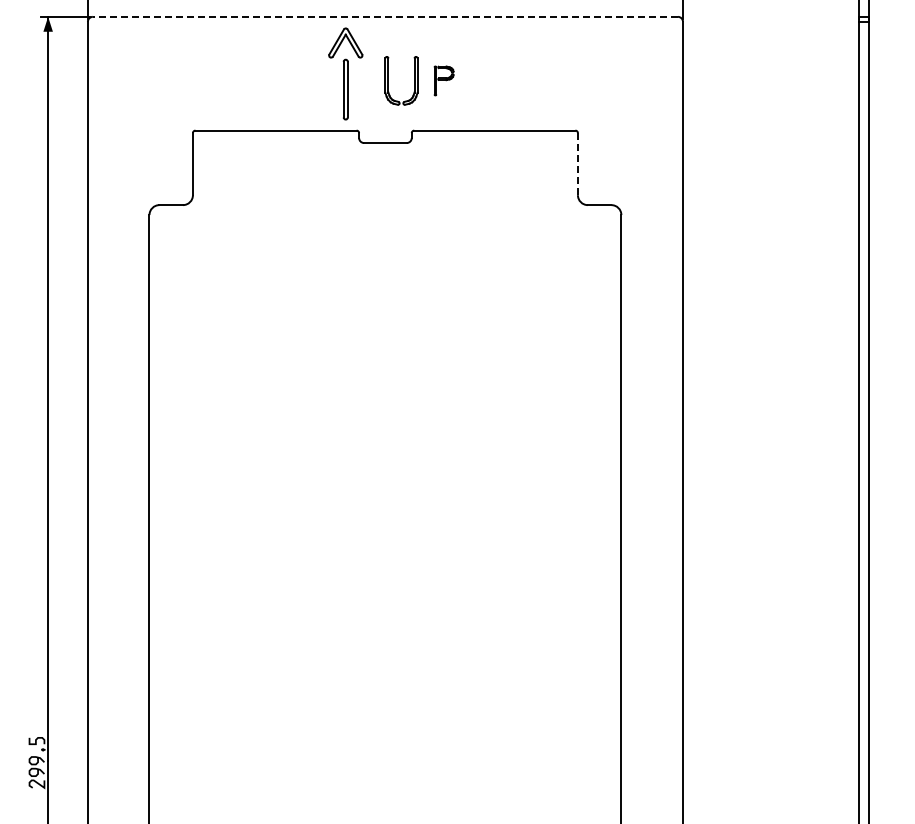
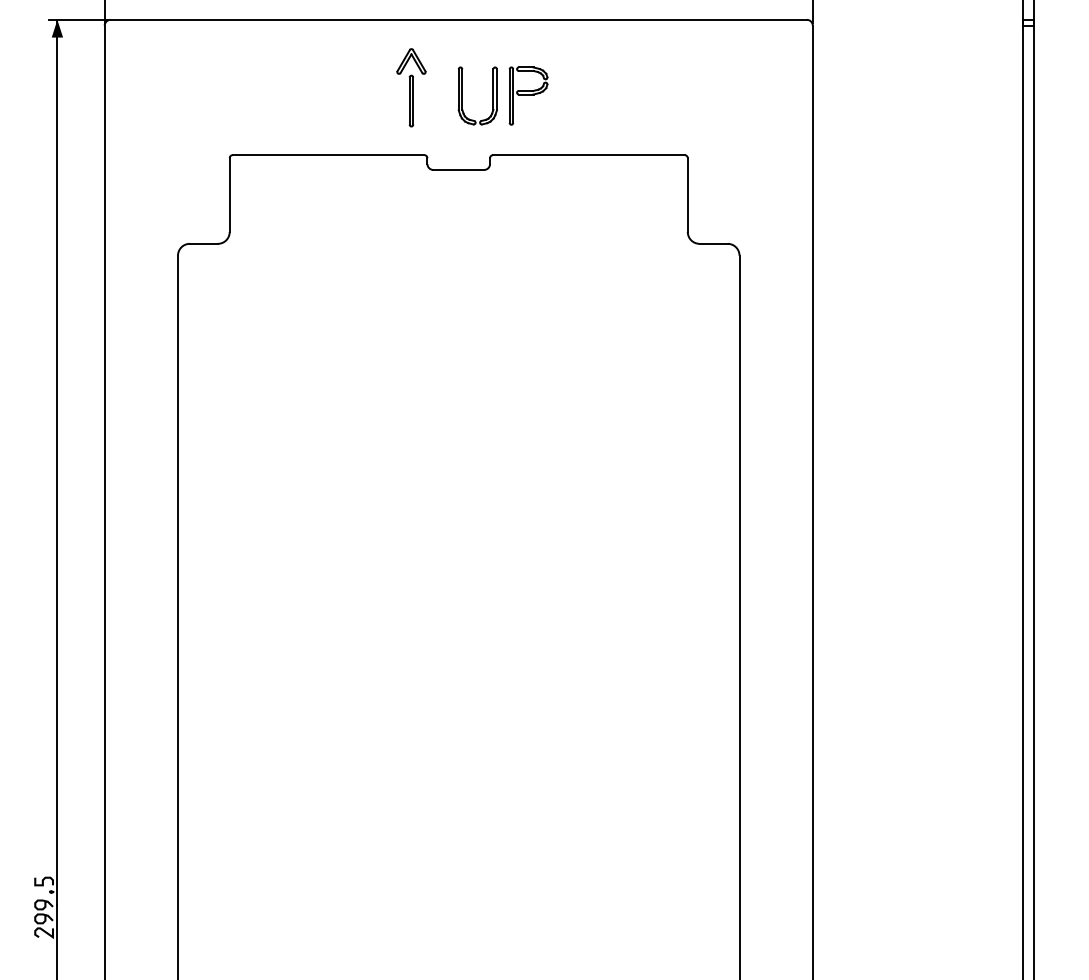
line: (385, 16) -> (458, 19), dashed -> solid
part: (345, 73) -> (411, 87), size x0.71
part: (443, 80) -> (527, 95), size x1.67
line: (577, 164) -> (687, 195), dashed -> solid

